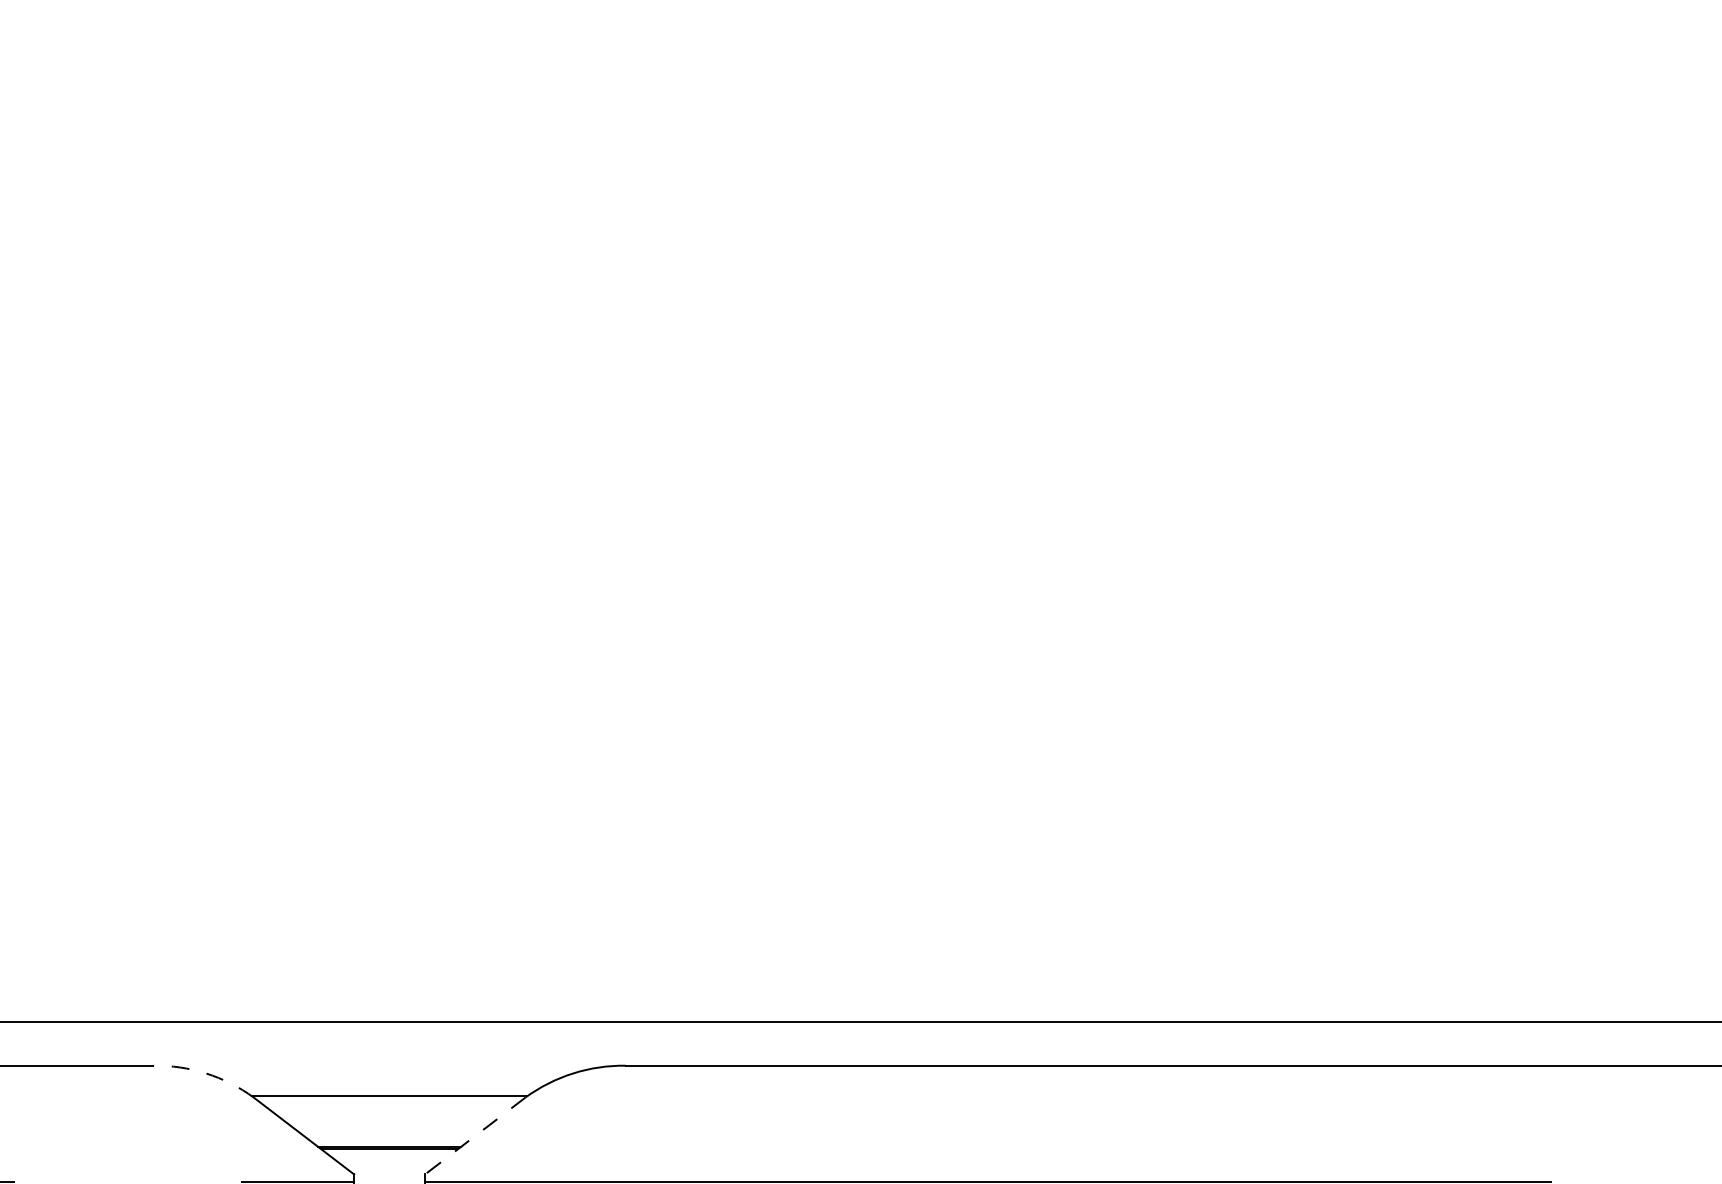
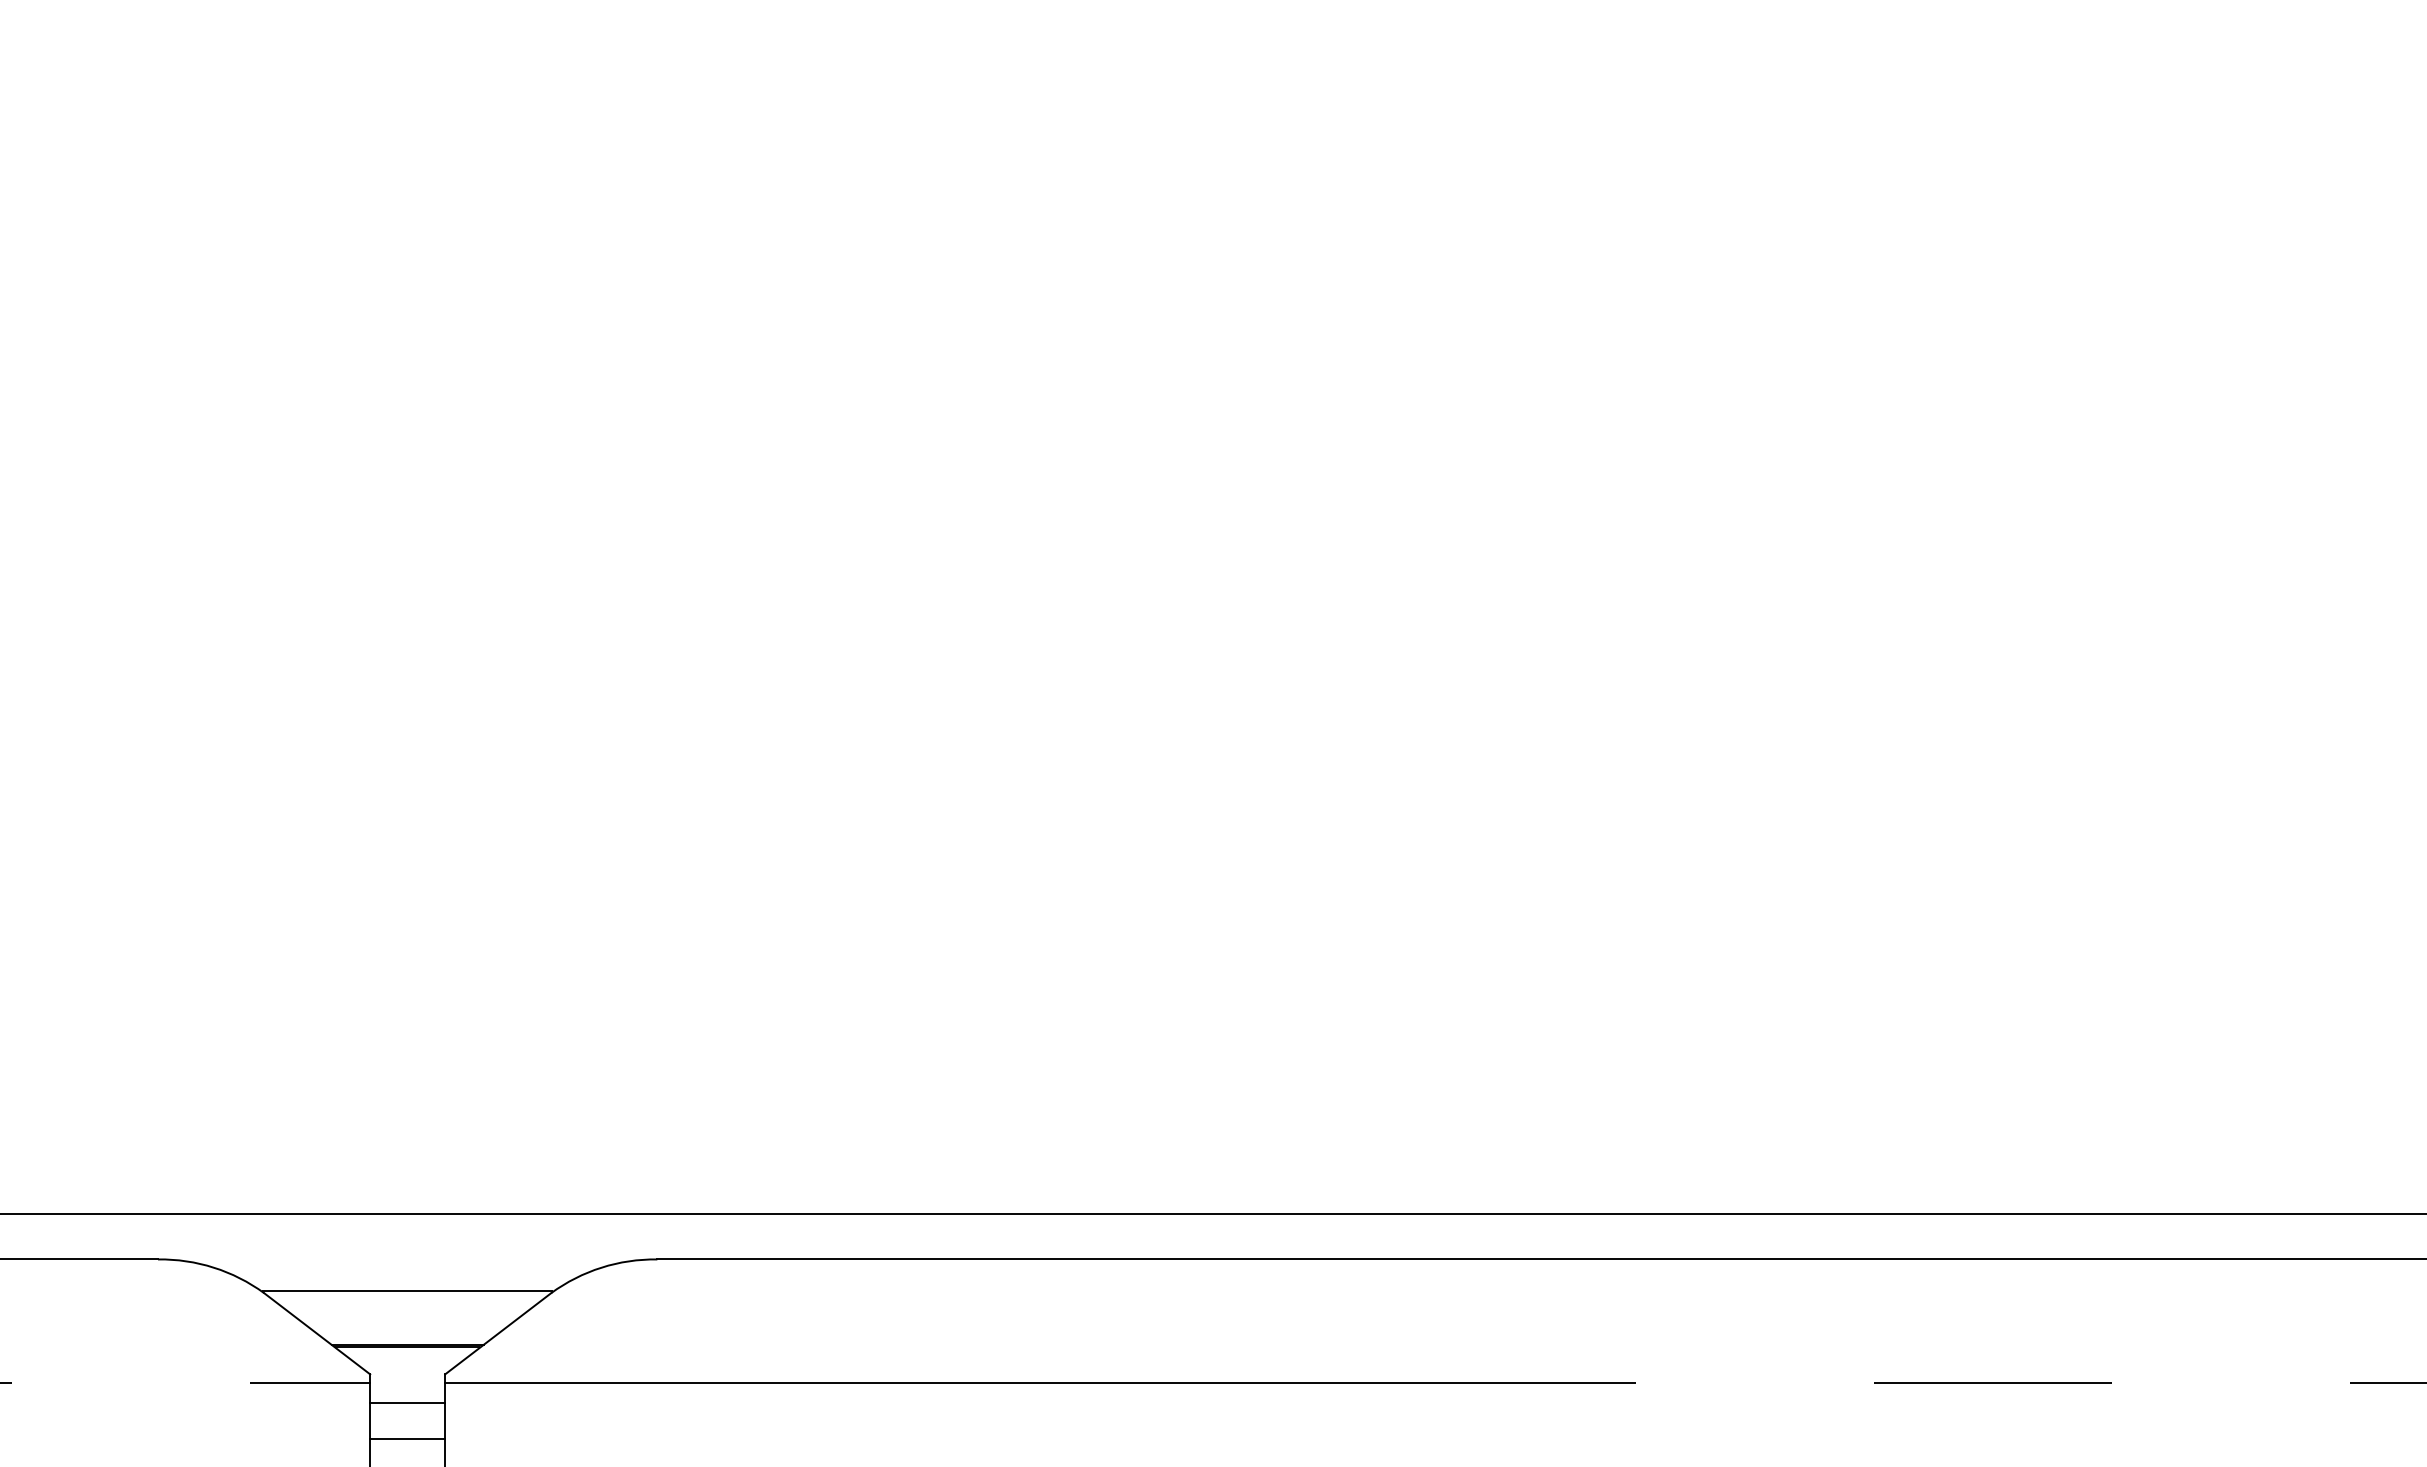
arc: (205, 1073) -> (213, 1267), dashed -> solid
line: (475, 1135) -> (498, 1333), dashed -> solid

